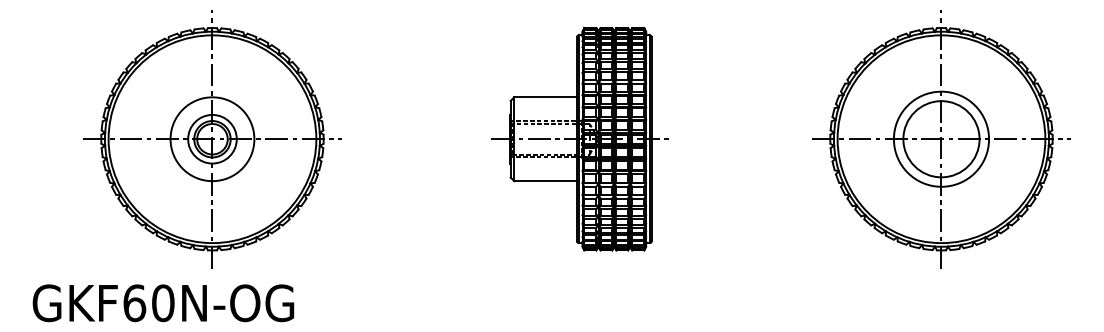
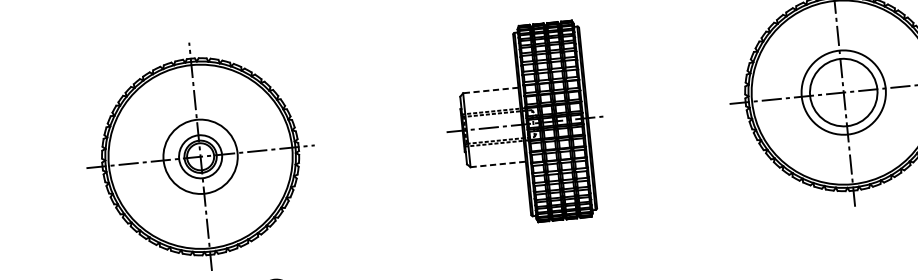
line: (545, 97) -> (490, 90), solid -> dashed
line: (546, 181) -> (499, 164), solid -> dashed

